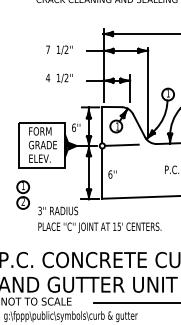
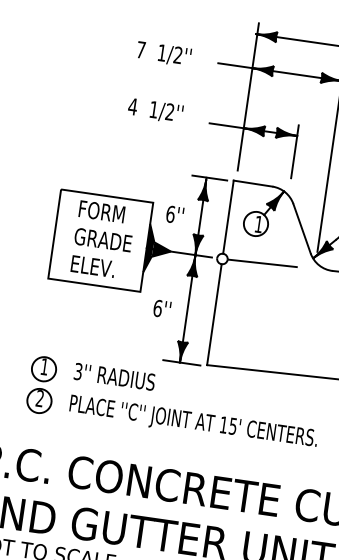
text: (112, 174) -> (162, 308), moved
part: (22, 194) -> (40, 383), moved

